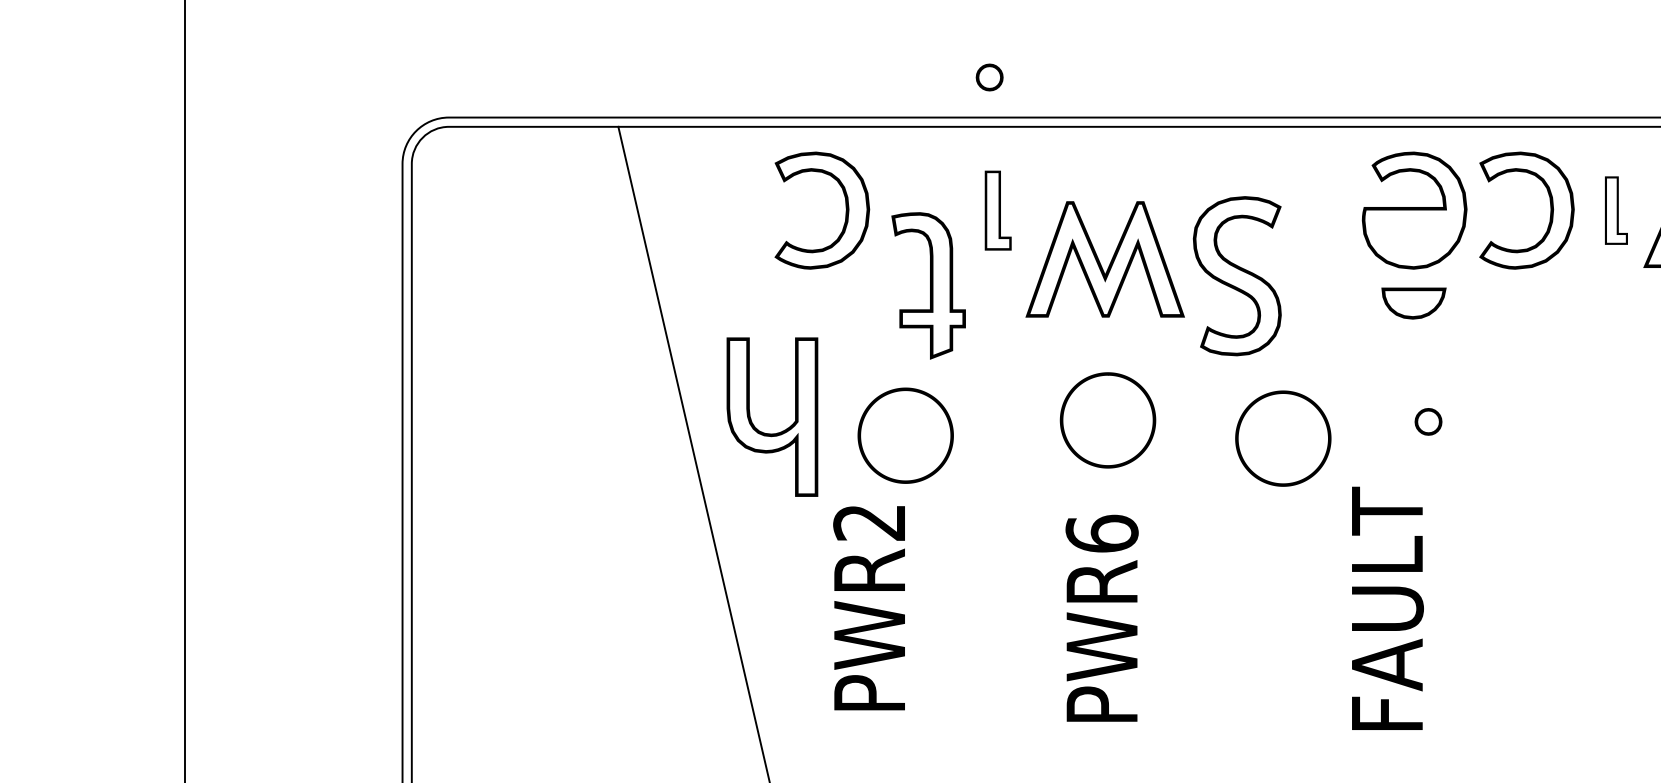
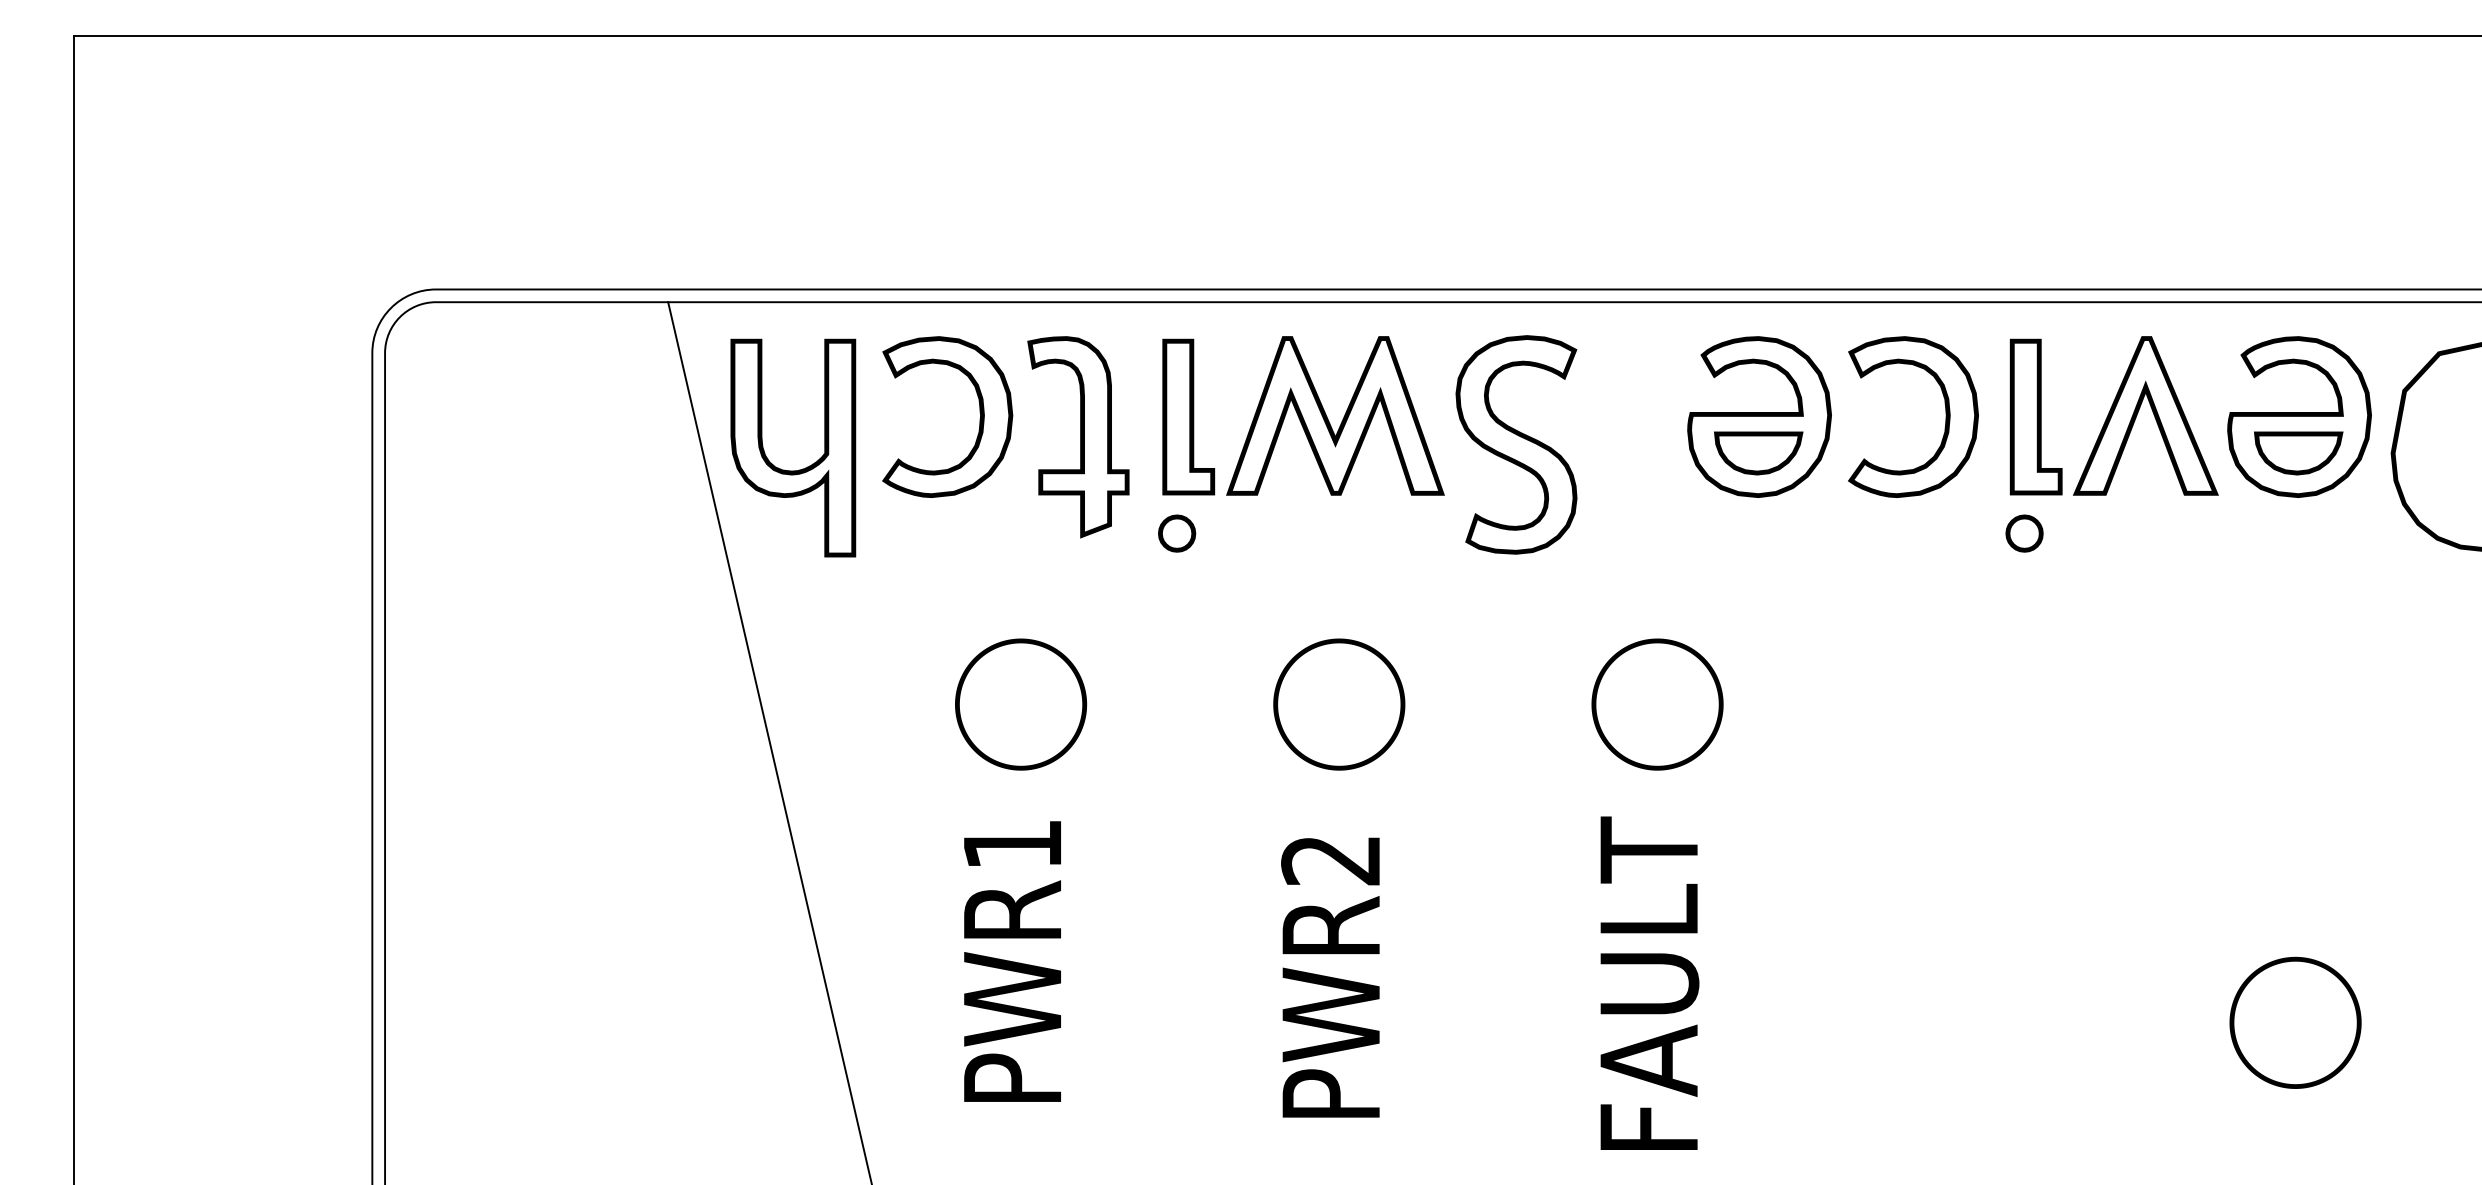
part: (989, 77) -> (1177, 533), moved
part: (998, 210) -> (1188, 416), size x1.43
part: (1615, 210) -> (2035, 416), size x1.67
part: (1100, 261) -> (1328, 418), moved
part: (1237, 275) -> (1516, 444), moved
part: (928, 286) -> (1078, 437), moved
part: (1413, 303) -> (1758, 453), moved
part: (1428, 421) -> (2024, 533), moved
part: (776, 432) -> (799, 469), moved
part: (906, 435) -> (1021, 704), moved
part: (1283, 438) -> (1657, 704), moved
text: (868, 523) -> (1011, 845), PWR2 -> PWR1
text: (1102, 533) -> (1331, 859), PWR6 -> PWR2
text: (1387, 607) -> (1649, 982), moved

